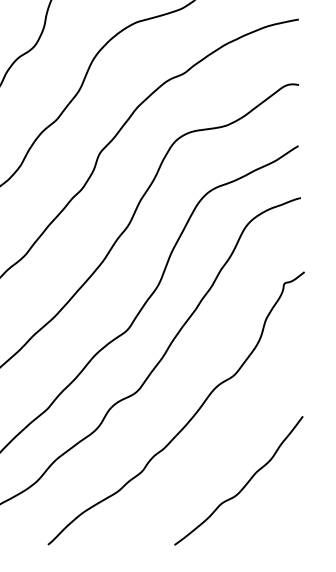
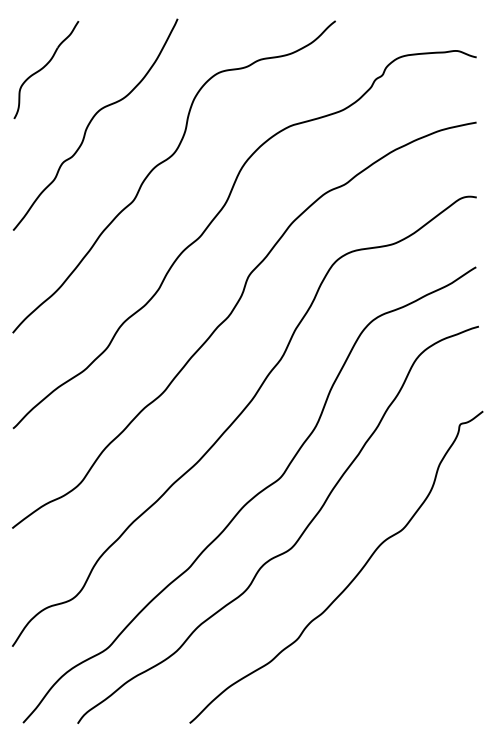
curve: (244, 485) -> (414, 655), removed

